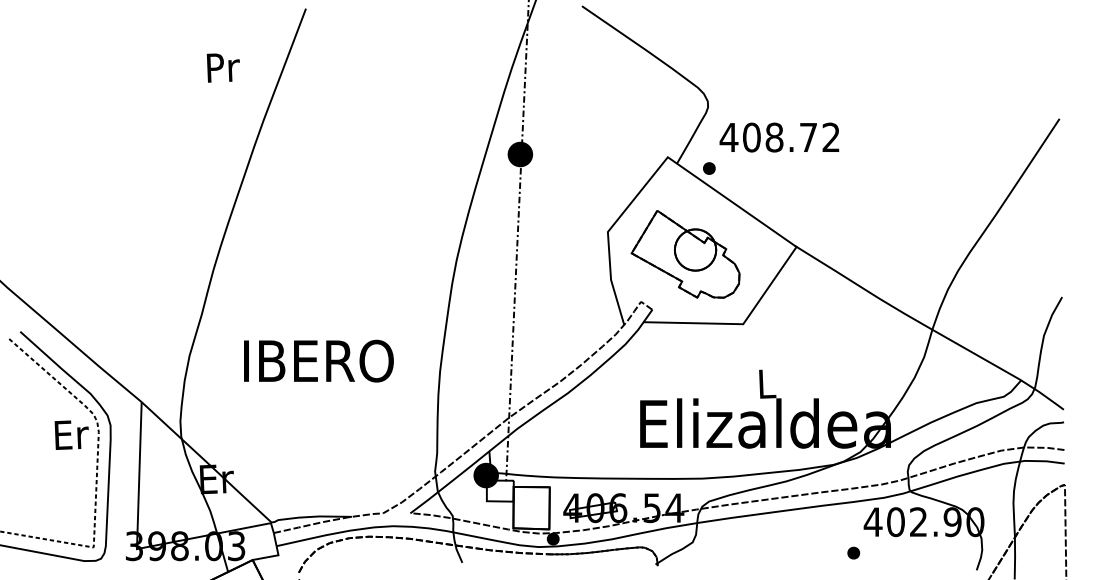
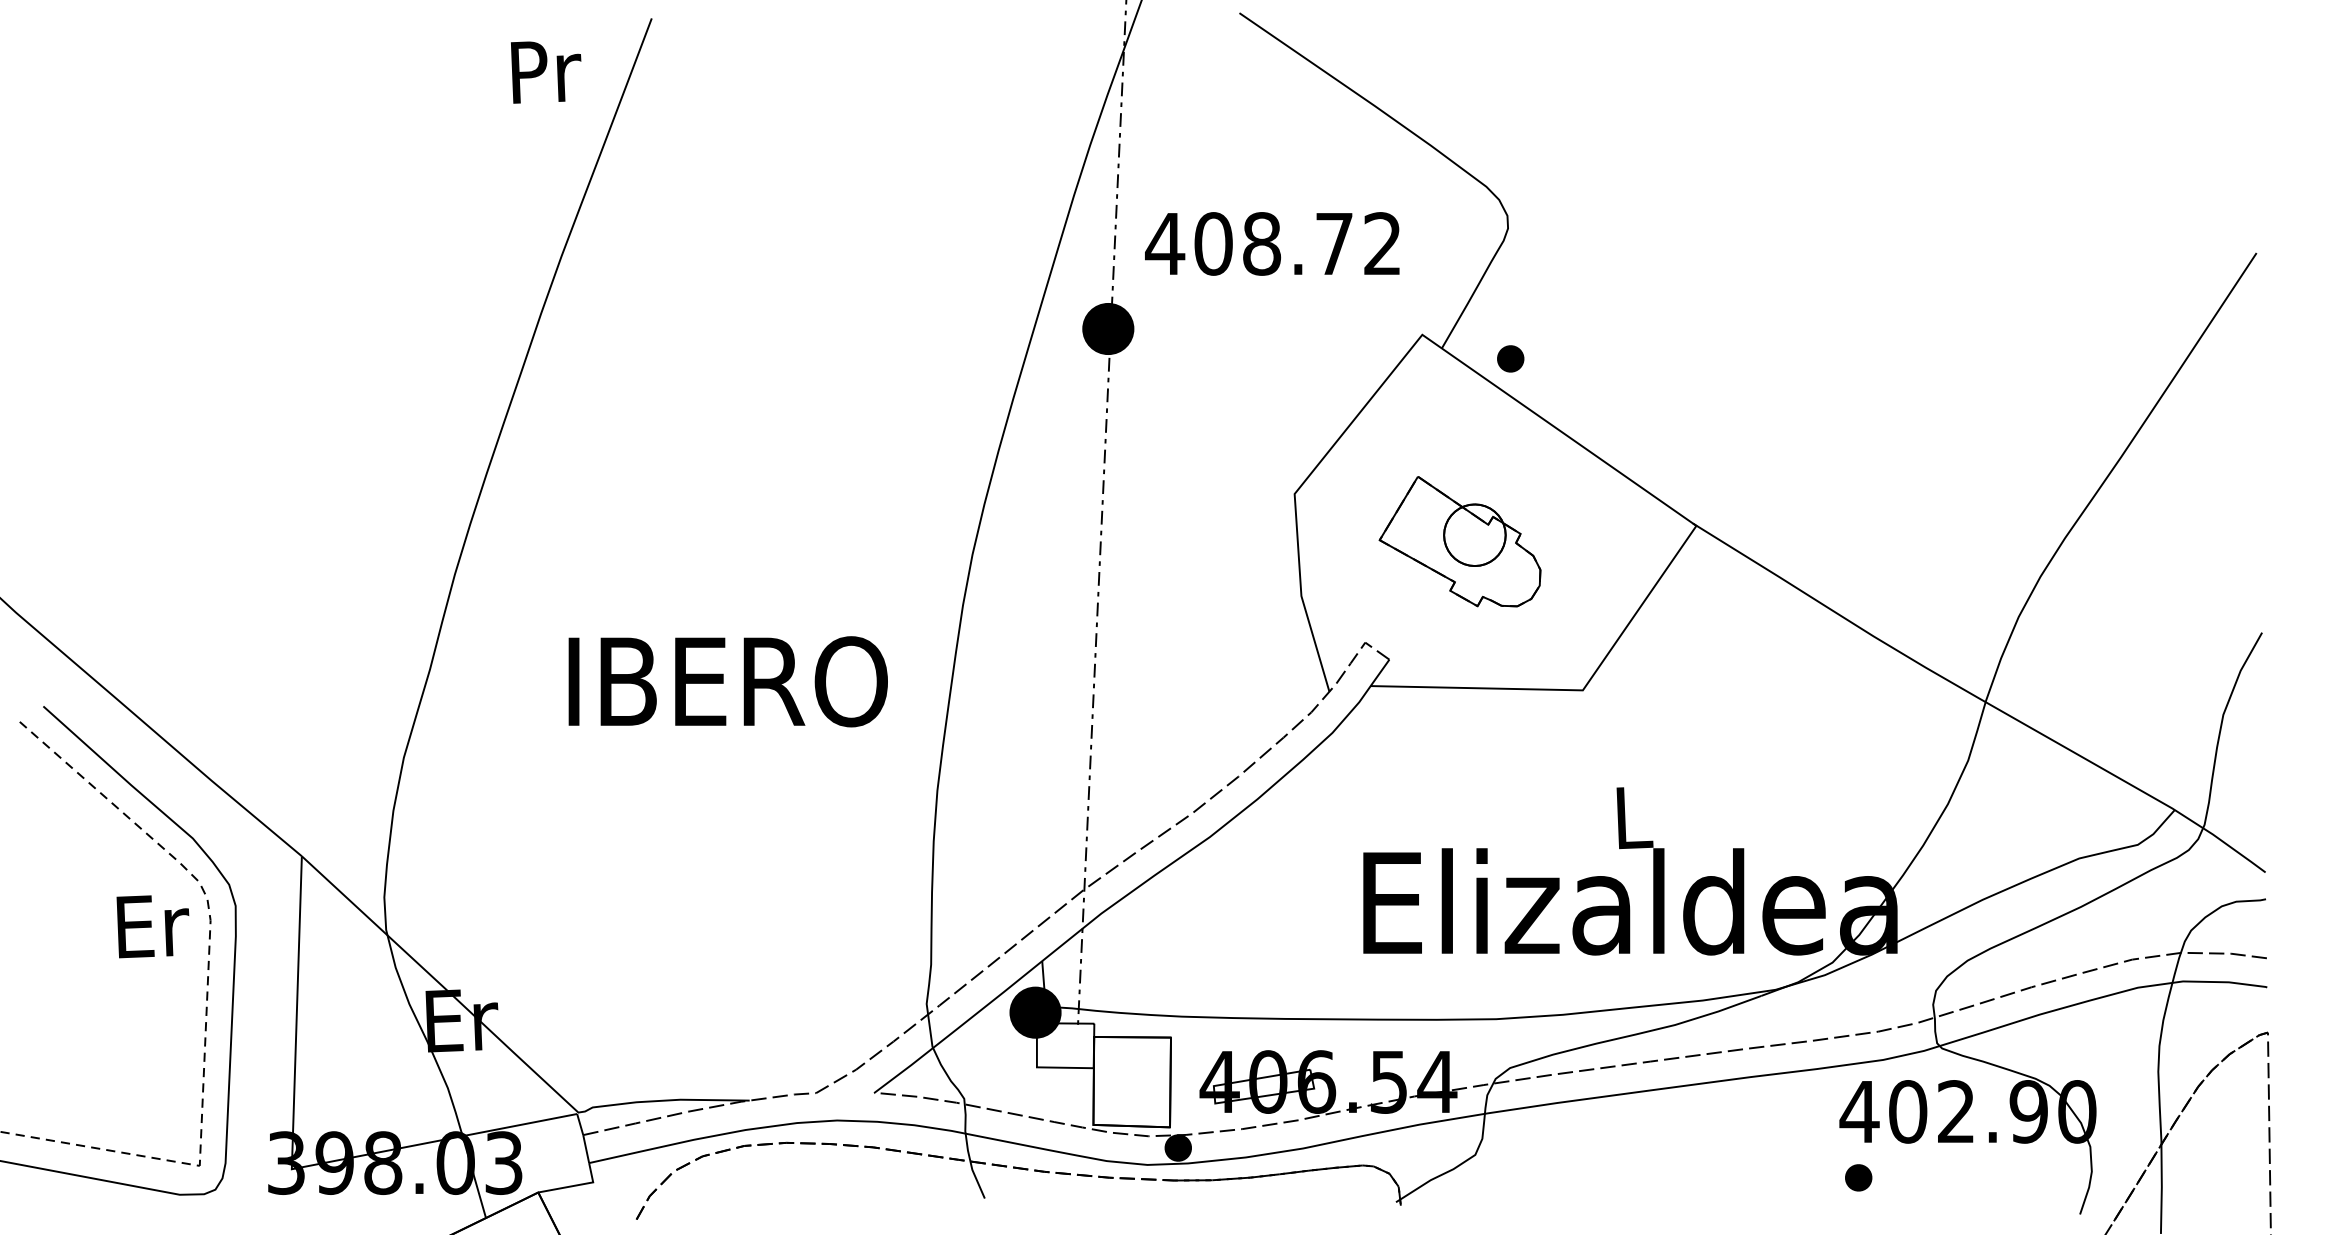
text: (222, 67) -> (544, 71), moved
text: (779, 137) -> (1272, 243), moved
part: (685, 254) -> (1459, 541), size x0.7
text: (318, 360) -> (727, 680), moved
part: (853, 552) -> (1858, 1176), moved

